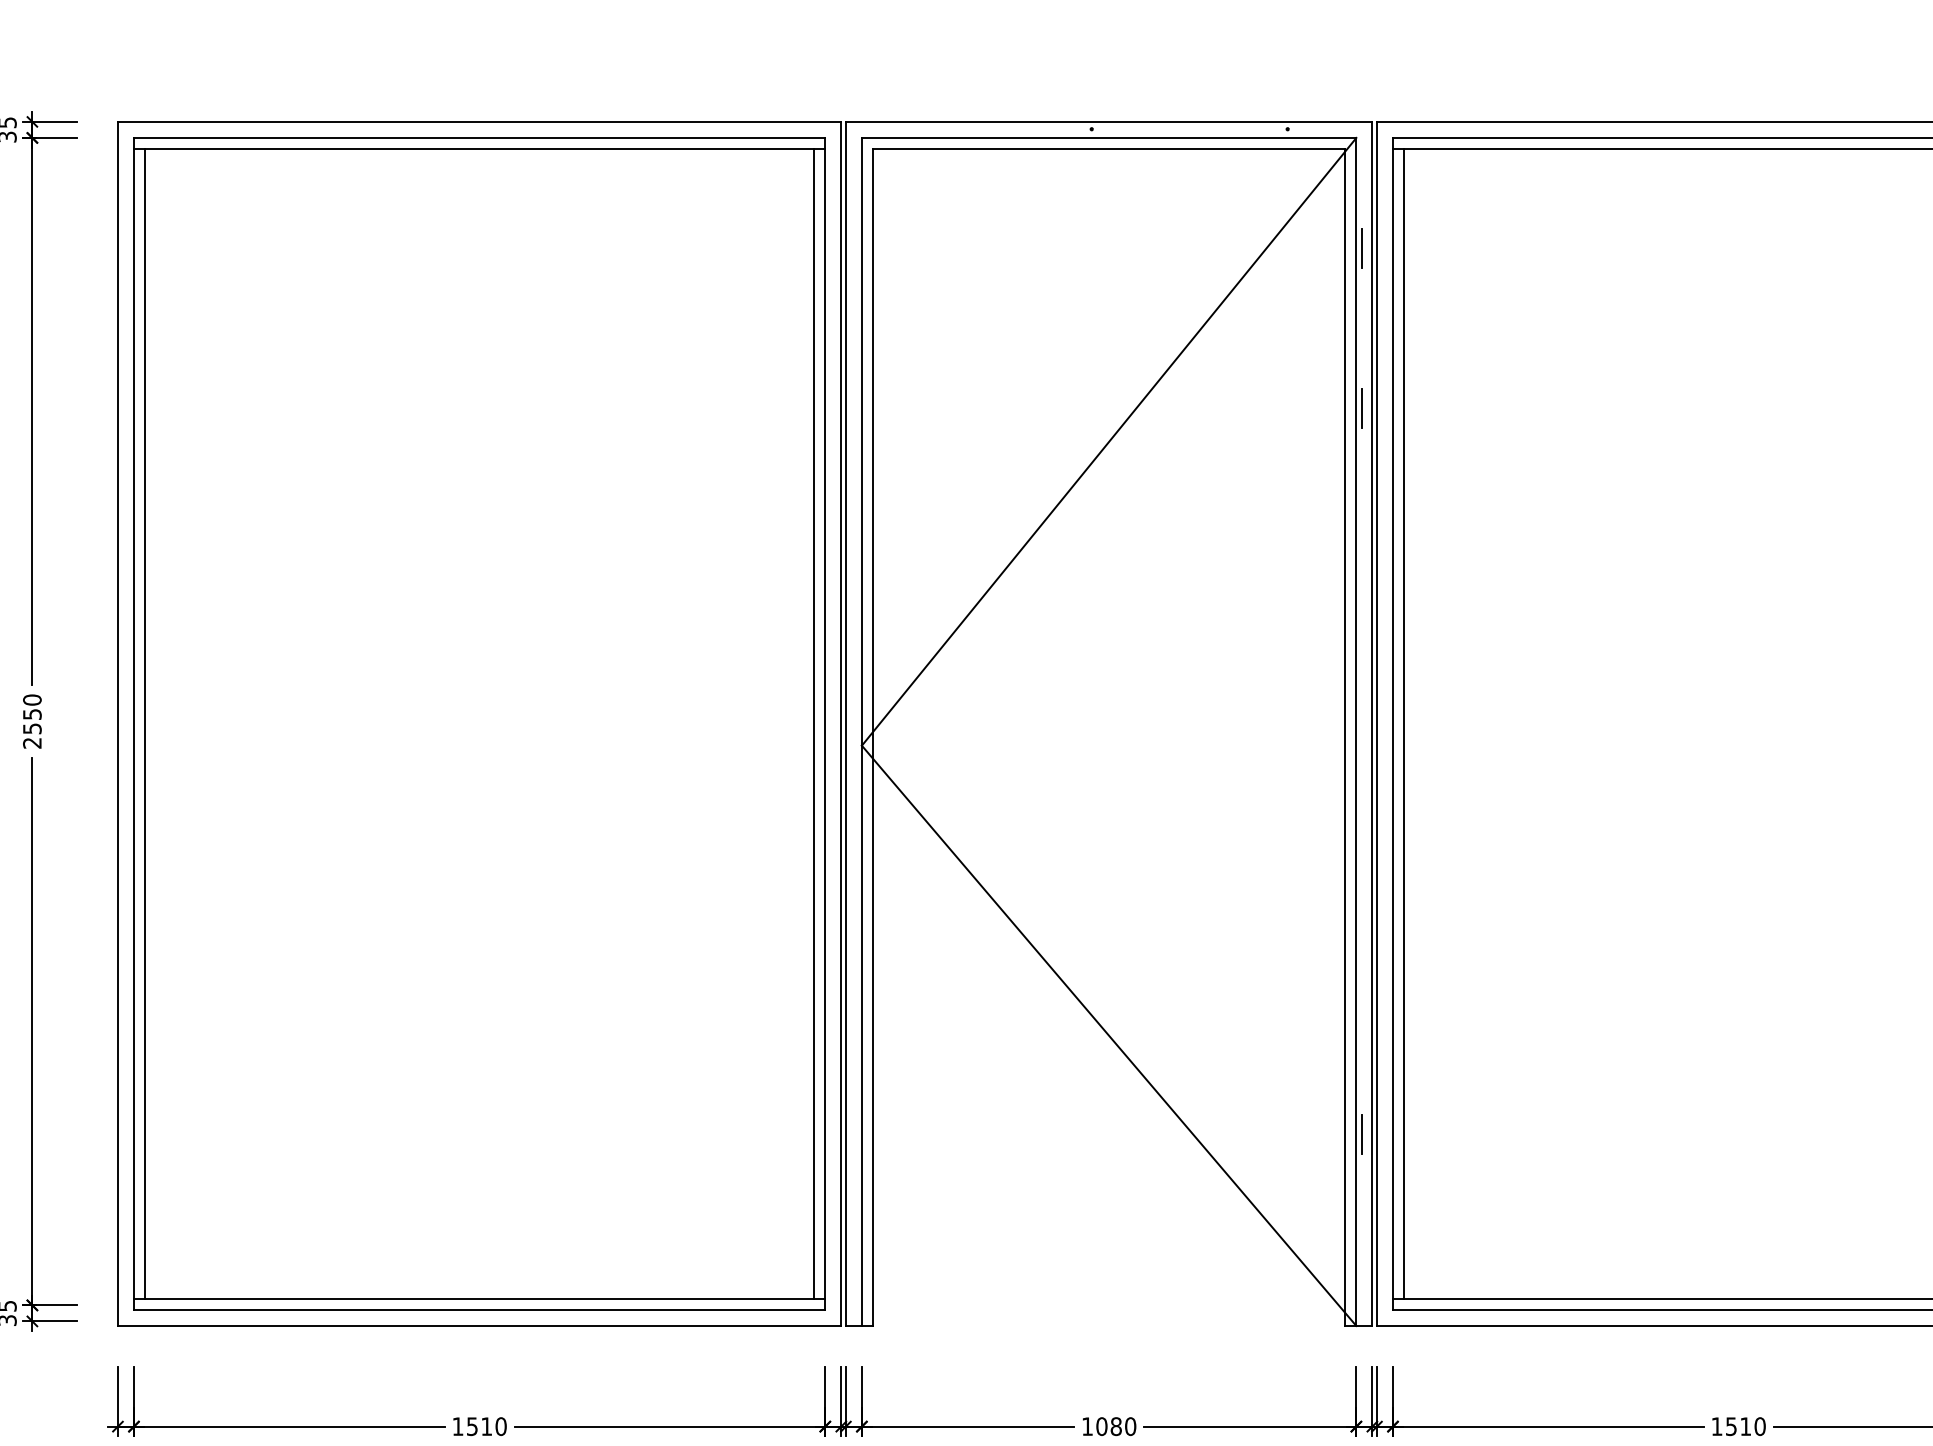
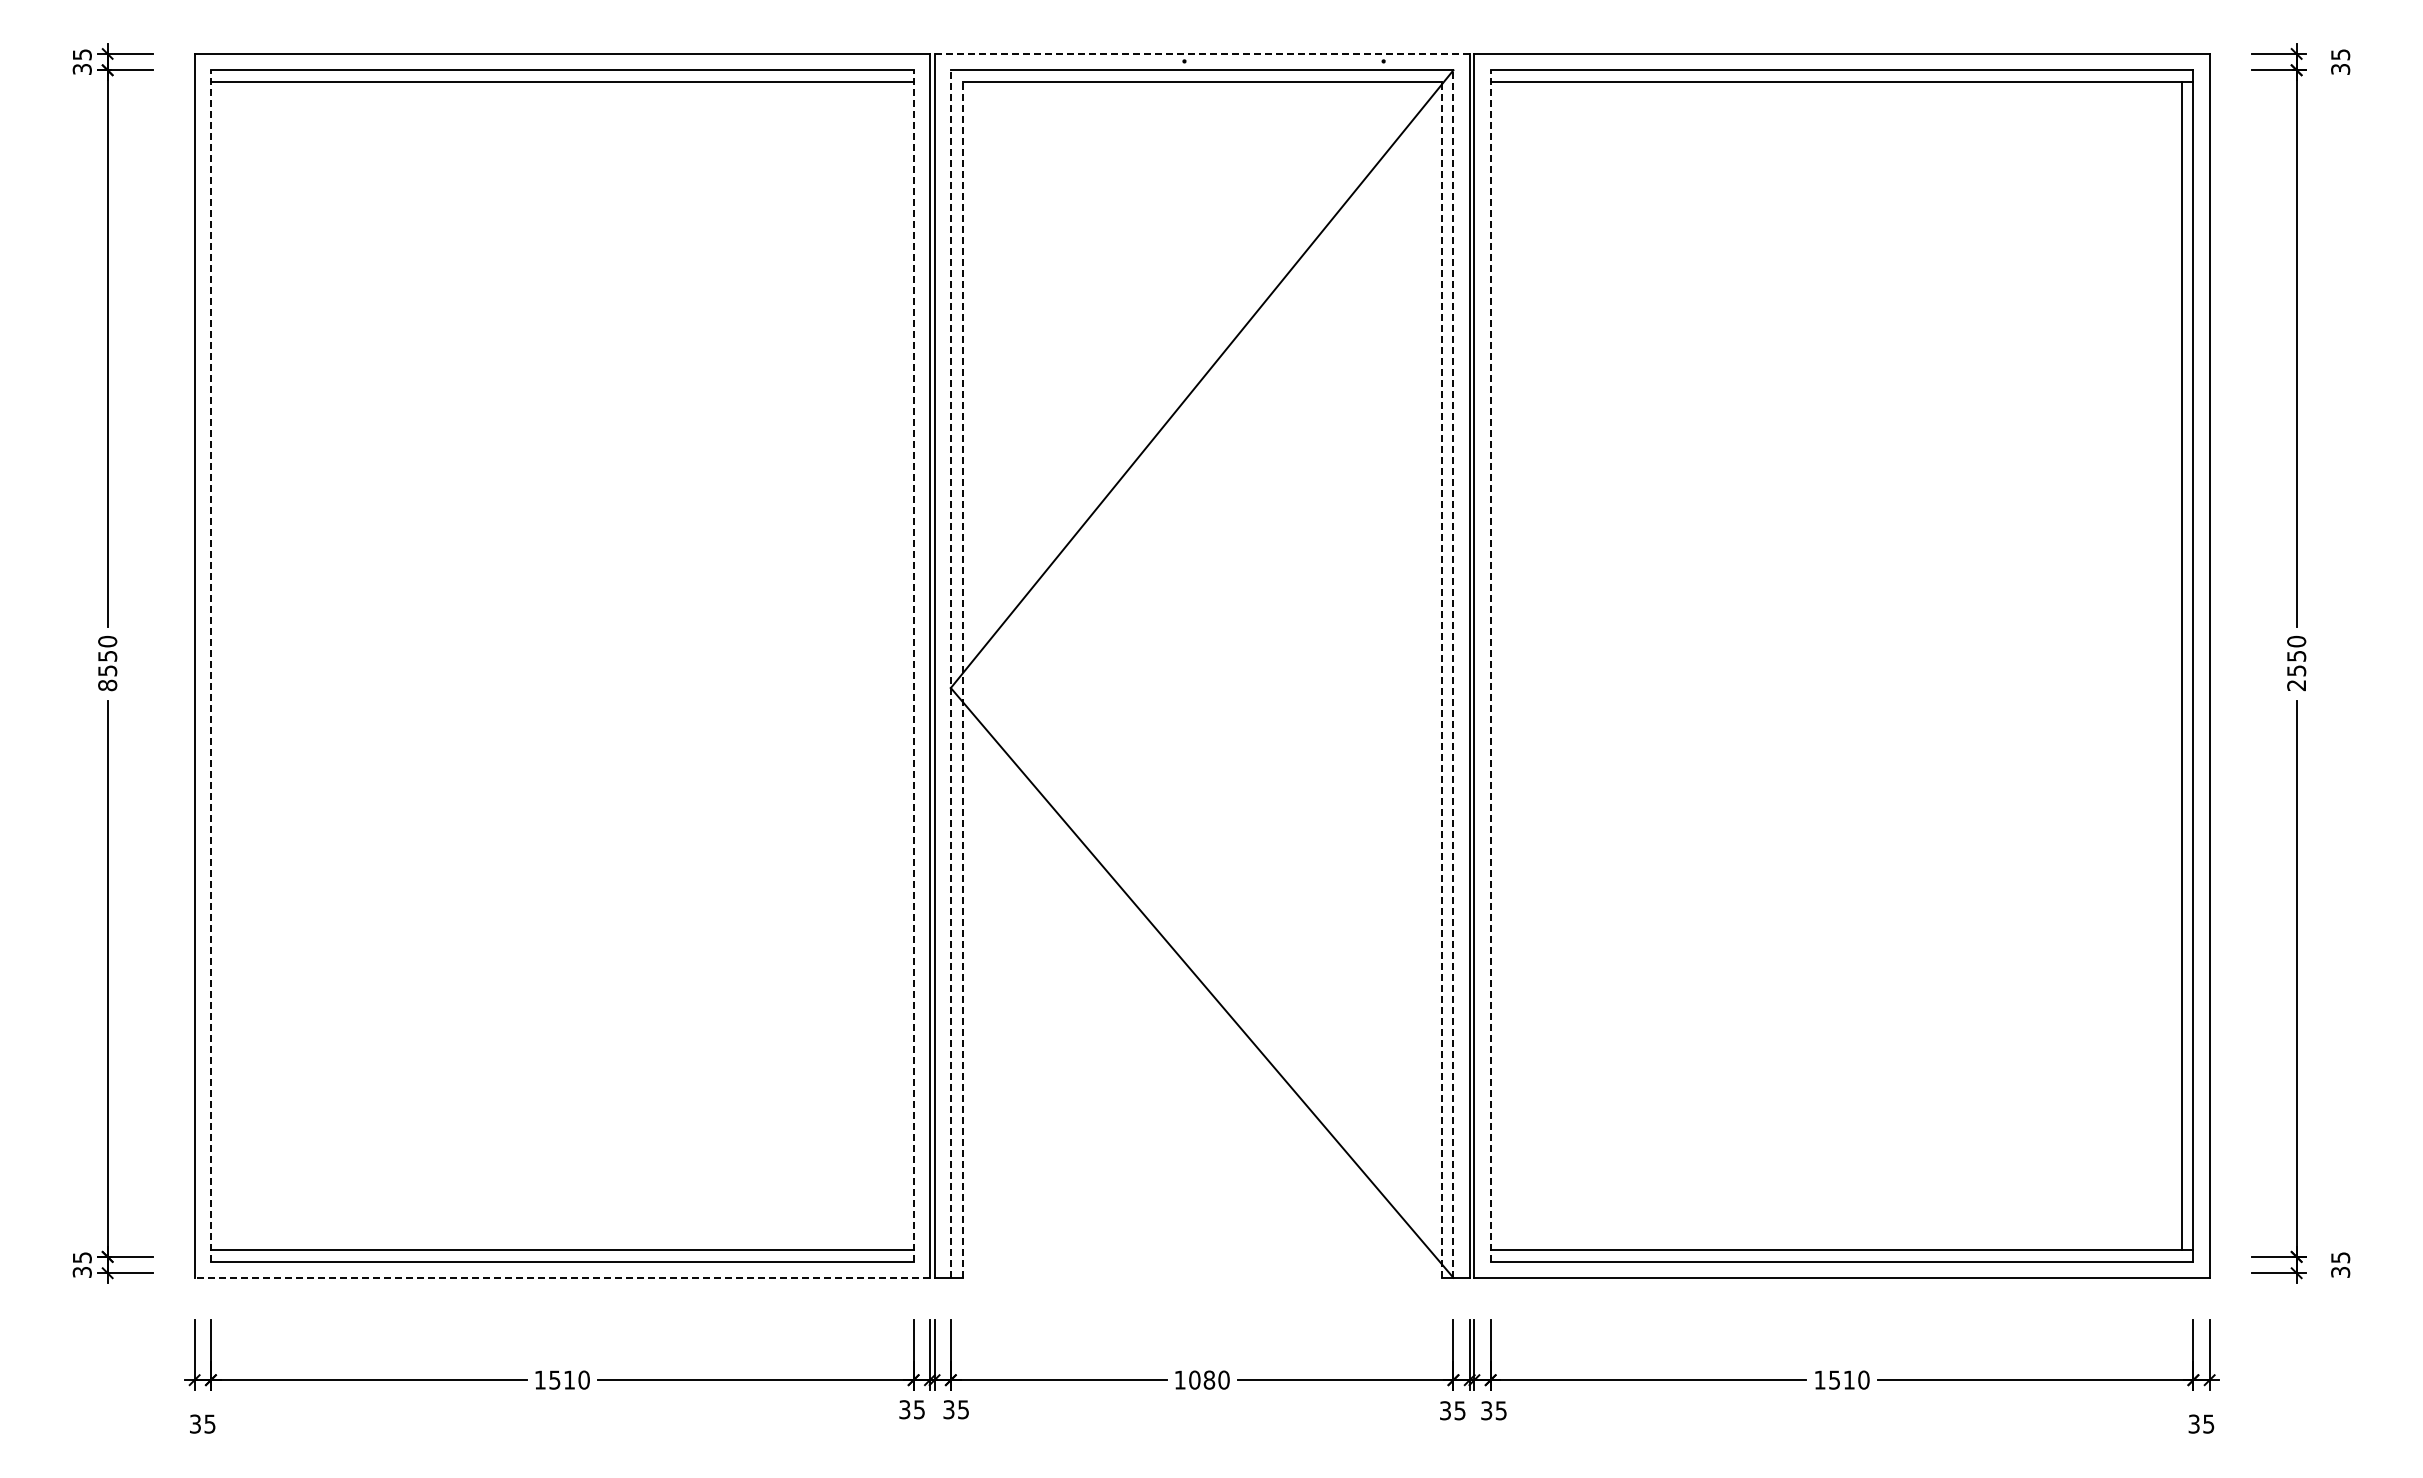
line: (1109, 121) -> (1202, 53), solid -> dashed
line: (1362, 248) -> (1459, 182), removed
line: (1362, 408) -> (1459, 345), removed
line: (133, 723) -> (210, 665), solid -> dashed
line: (145, 723) -> (222, 665), removed
line: (814, 723) -> (902, 665), removed
line: (825, 723) -> (913, 665), solid -> dashed
line: (1392, 723) -> (1490, 665), solid -> dashed
line: (1404, 723) -> (1502, 665), removed
line: (861, 732) -> (950, 674), solid -> dashed
line: (1356, 732) -> (1453, 674), solid -> dashed
line: (873, 737) -> (962, 679), solid -> dashed
line: (1344, 737) -> (1441, 679), solid -> dashed
text: (32, 743) -> (107, 685), 2550 -> 8550
line: (1362, 1133) -> (1459, 1082), removed
line: (479, 1325) -> (562, 1277), solid -> dashed

